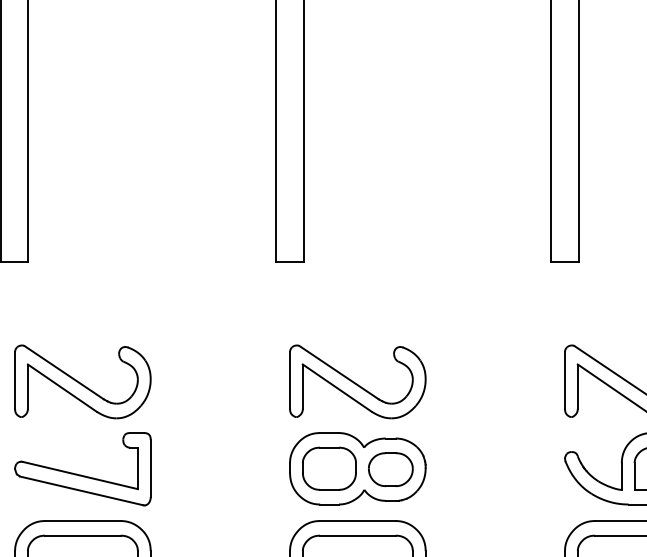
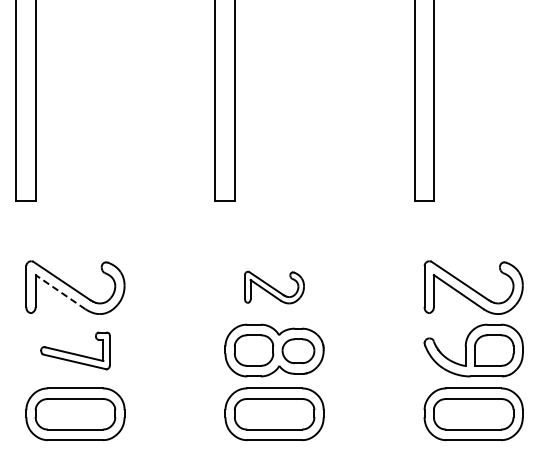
part: (357, 381) -> (274, 287), size x0.6
line: (62, 387) -> (60, 291), solid -> dashed
part: (82, 468) -> (75, 350), size x0.7

